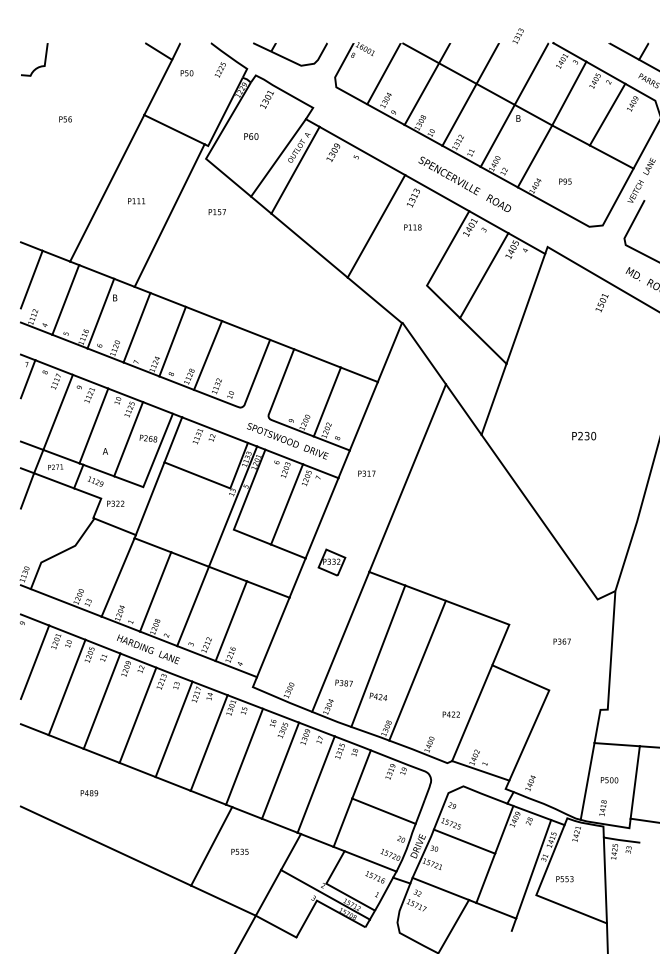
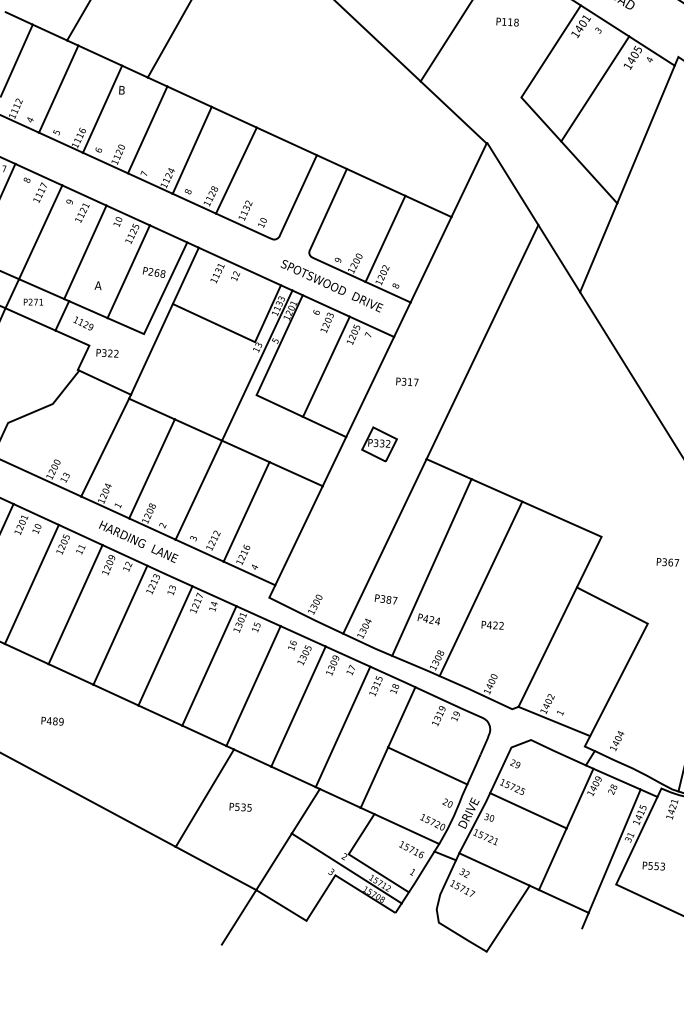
text: (366, 473) -> (406, 381), moved
text: (450, 714) -> (491, 625), moved

